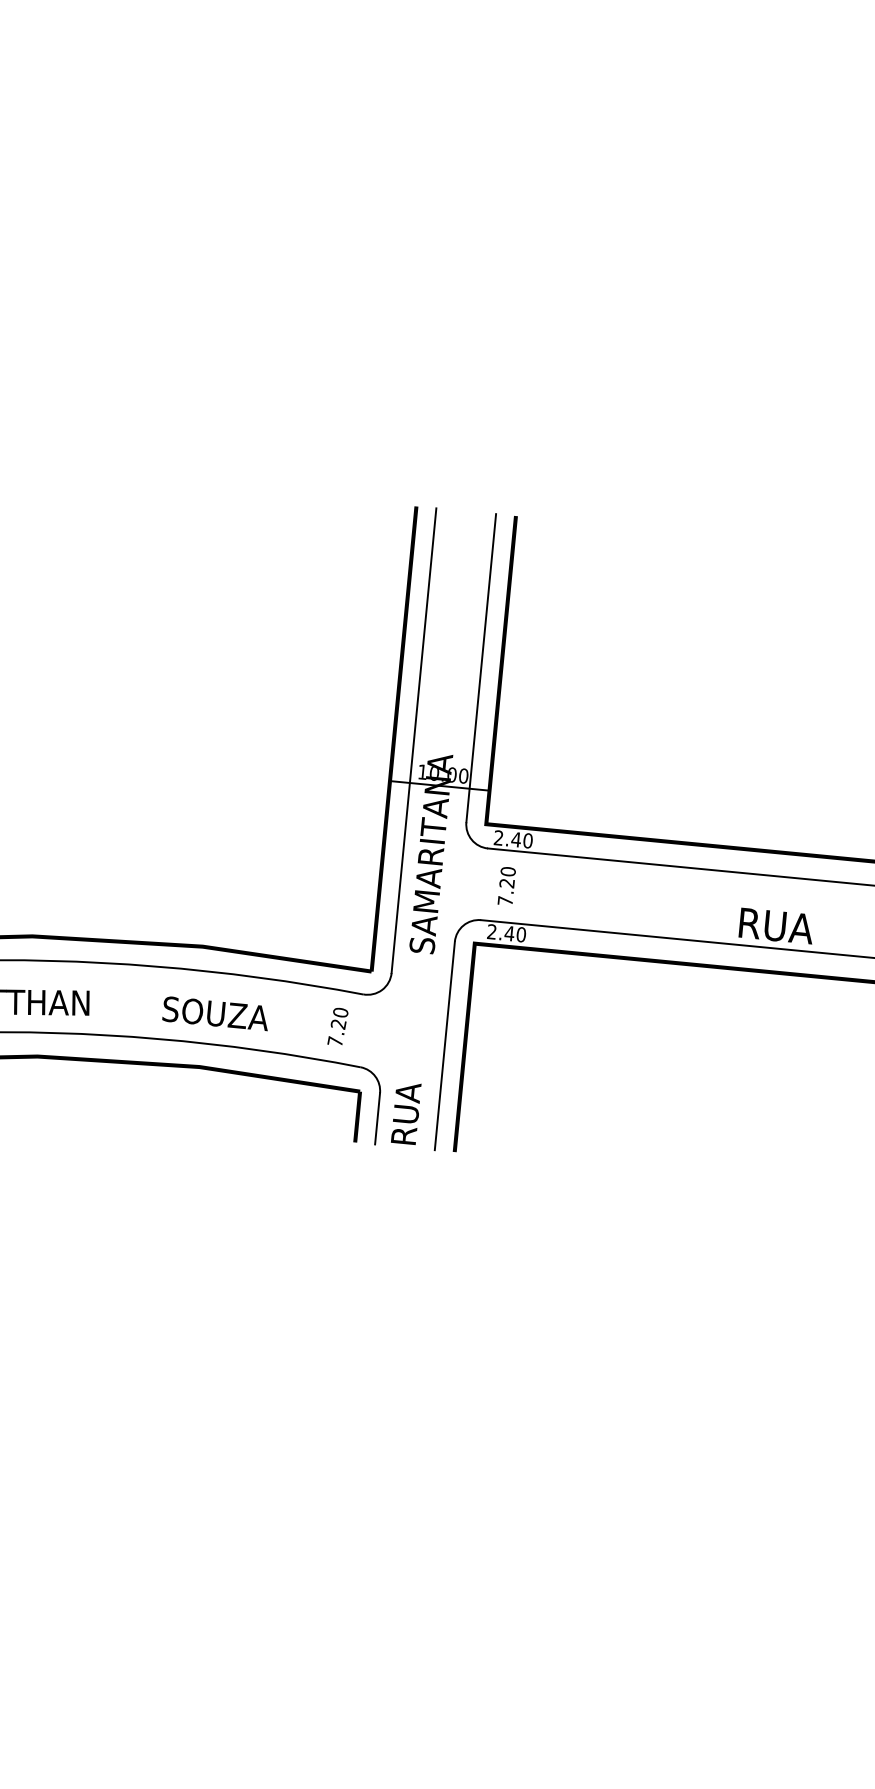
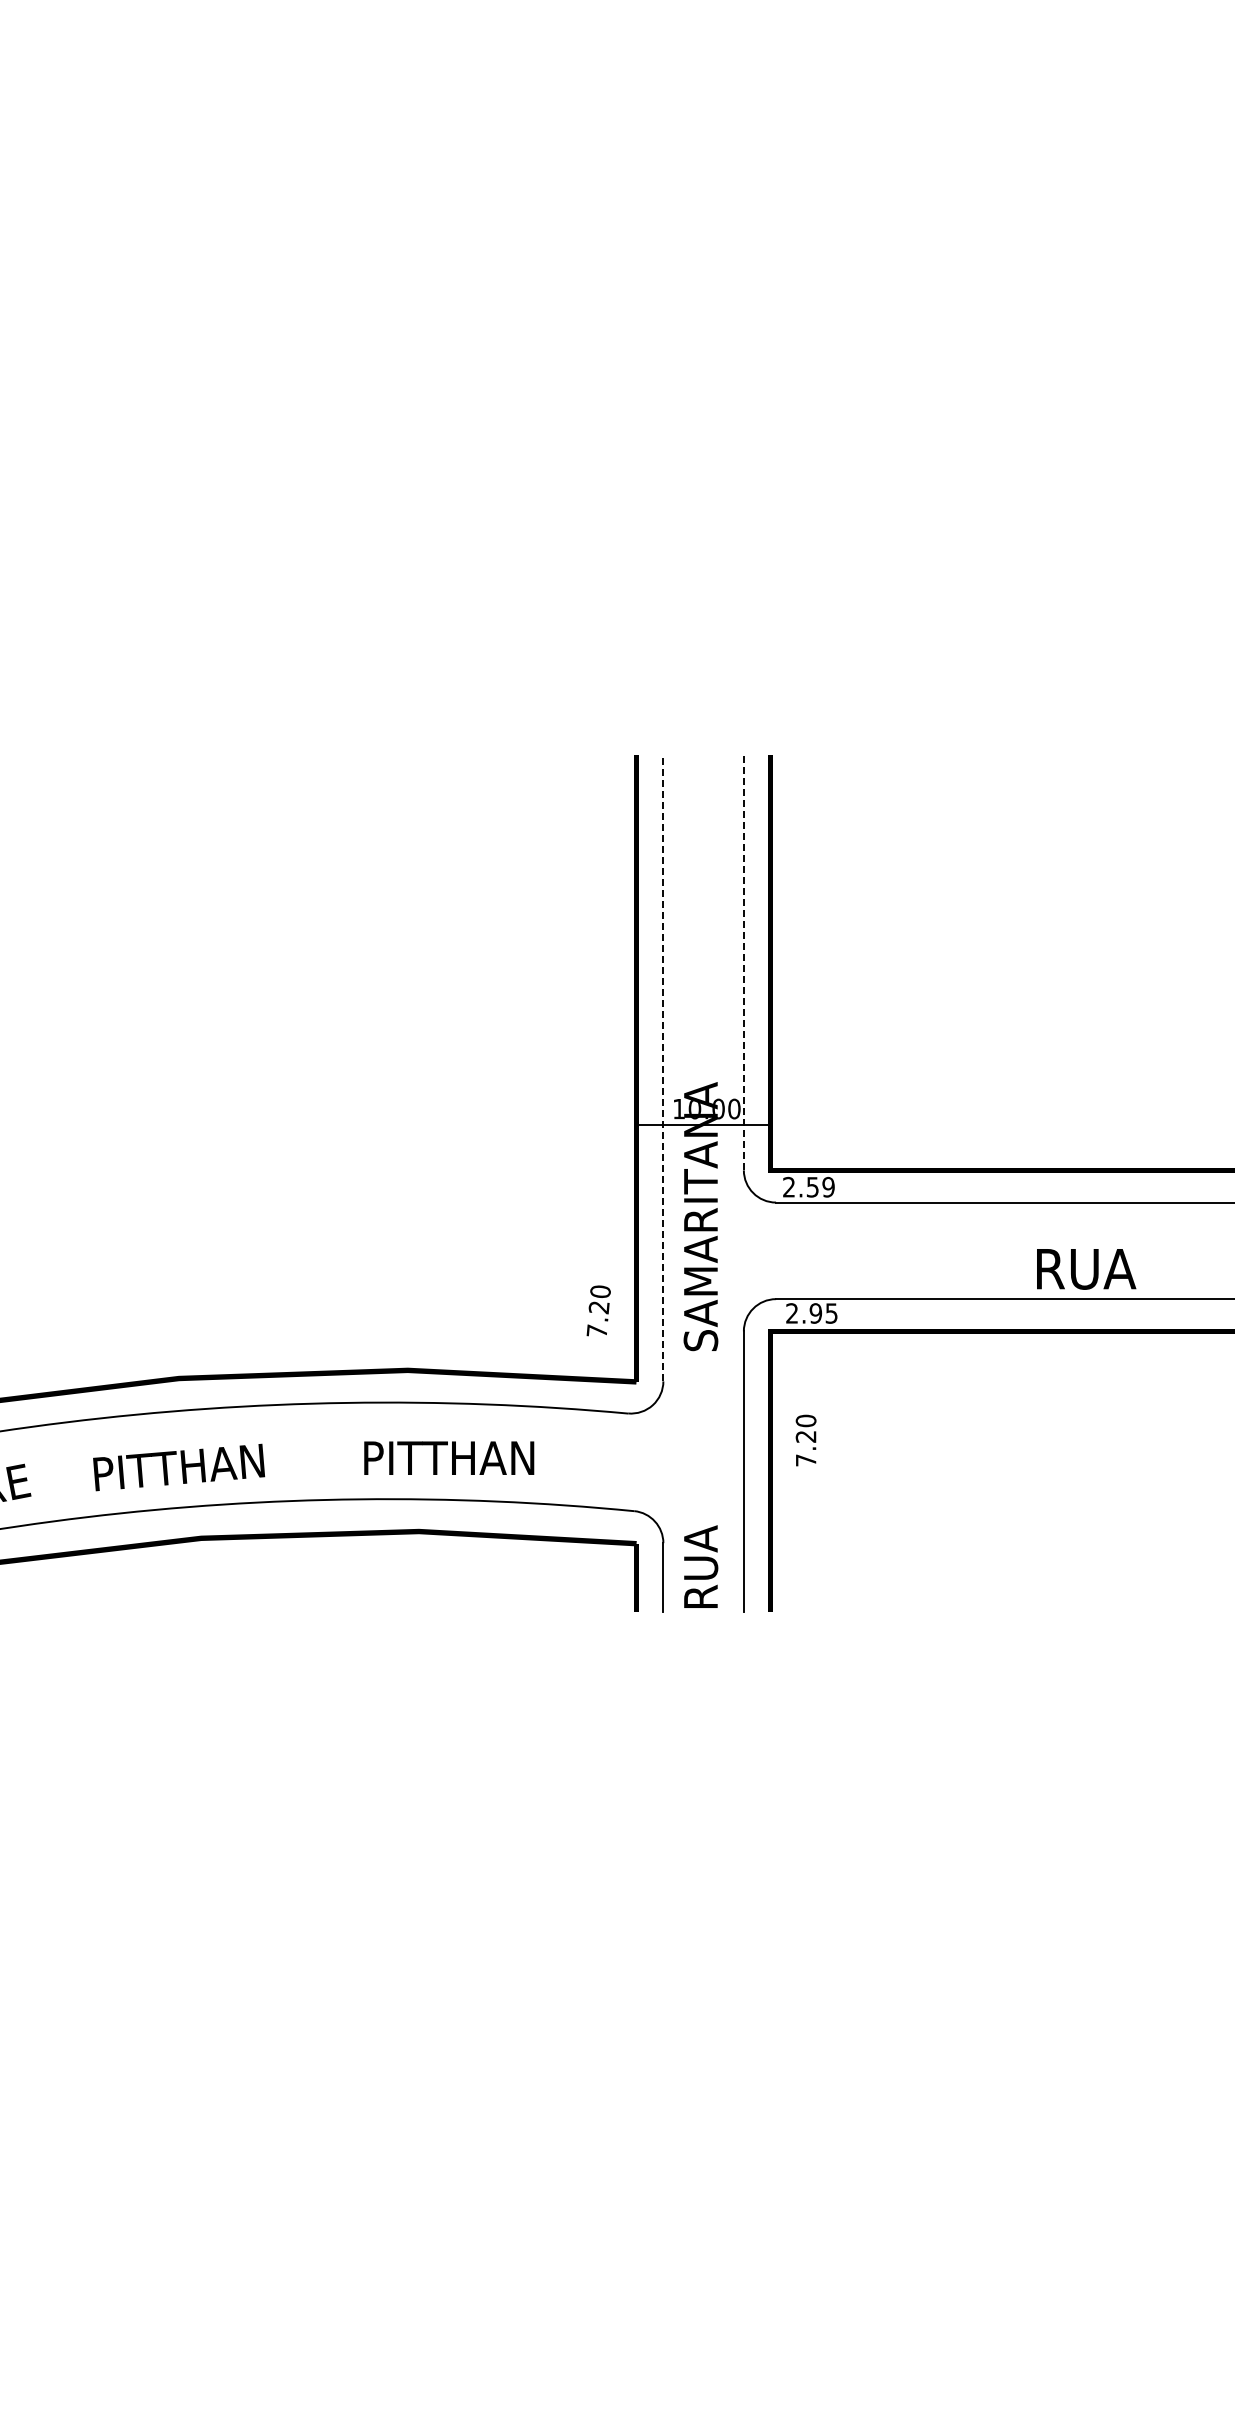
line: (480, 668) -> (743, 962), solid -> dashed
line: (414, 740) -> (663, 1067), solid -> dashed
text: (522, 840) -> (820, 1187), 2.40 -> 2.59
text: (506, 886) -> (805, 1440), moved
text: (776, 926) -> (1086, 1269), moved
text: (515, 934) -> (823, 1313), 2.40 -> 2.95
text: (226, 1014) -> (448, 1457), SOUZA -> PITTHAN
text: (337, 1026) -> (598, 1310), moved

